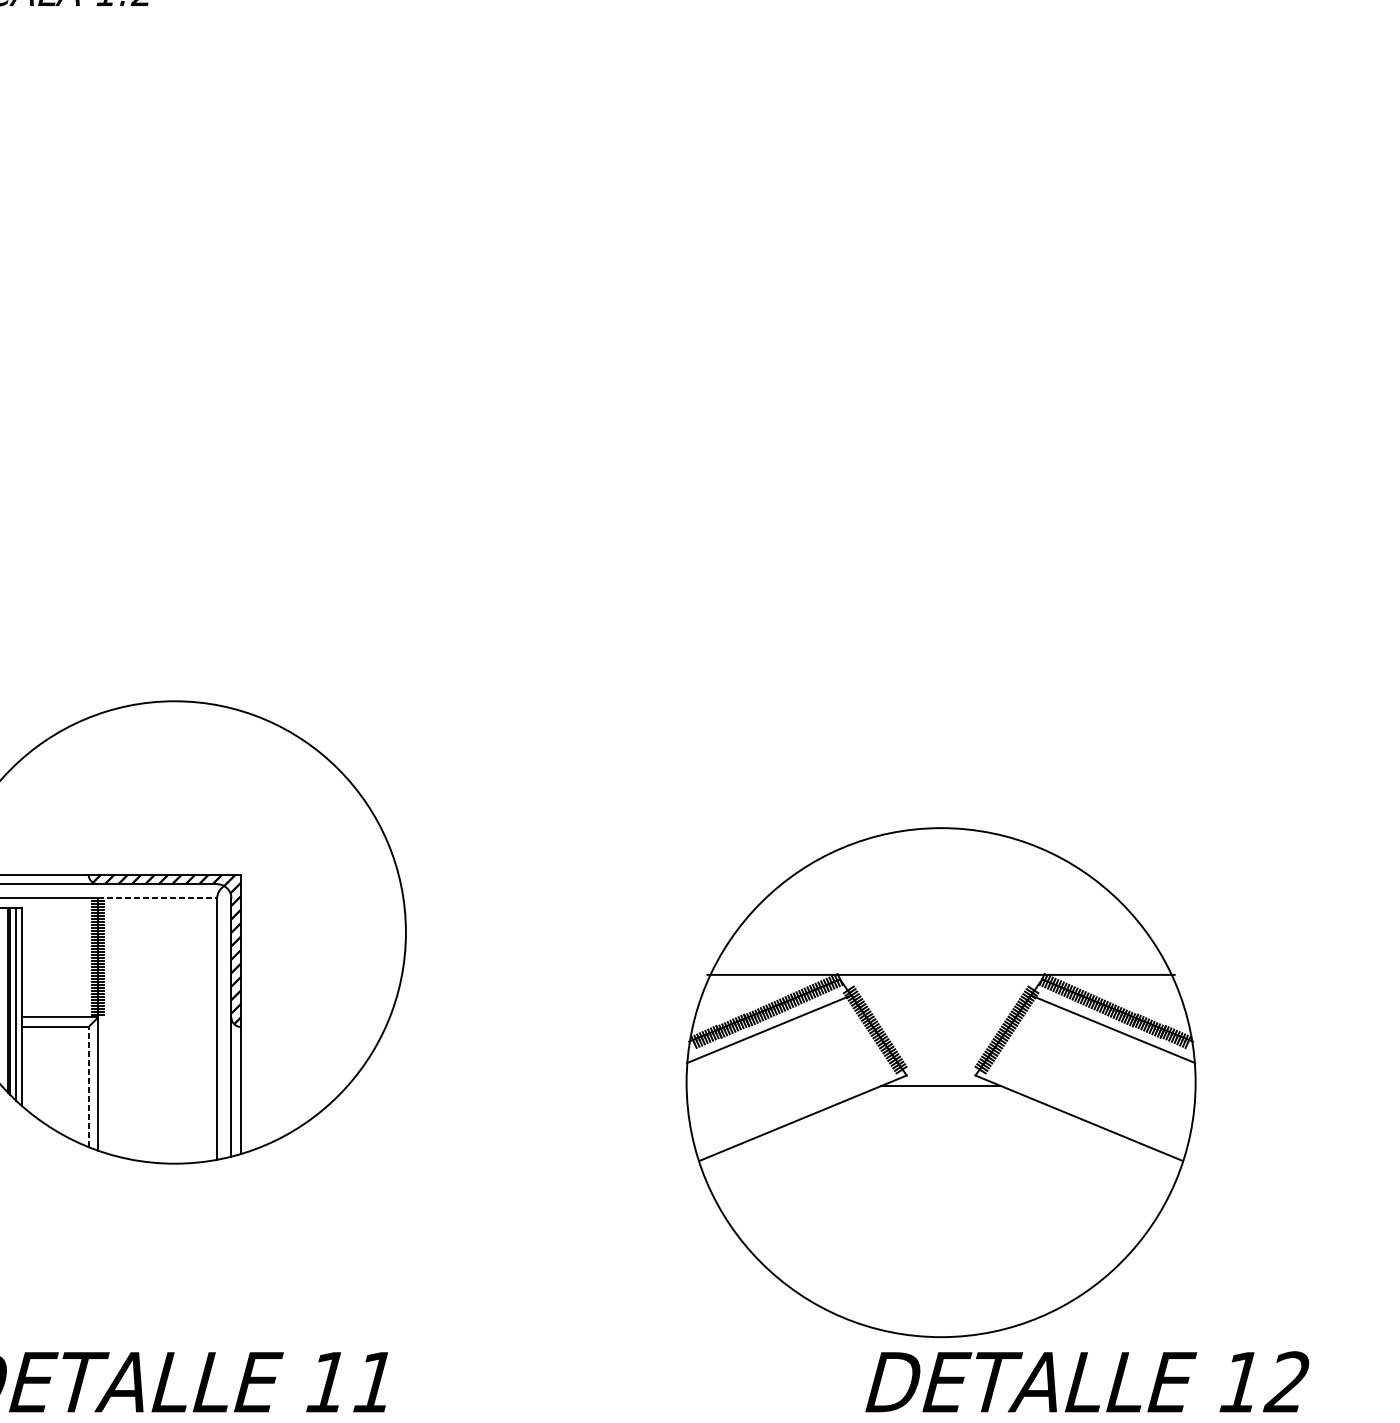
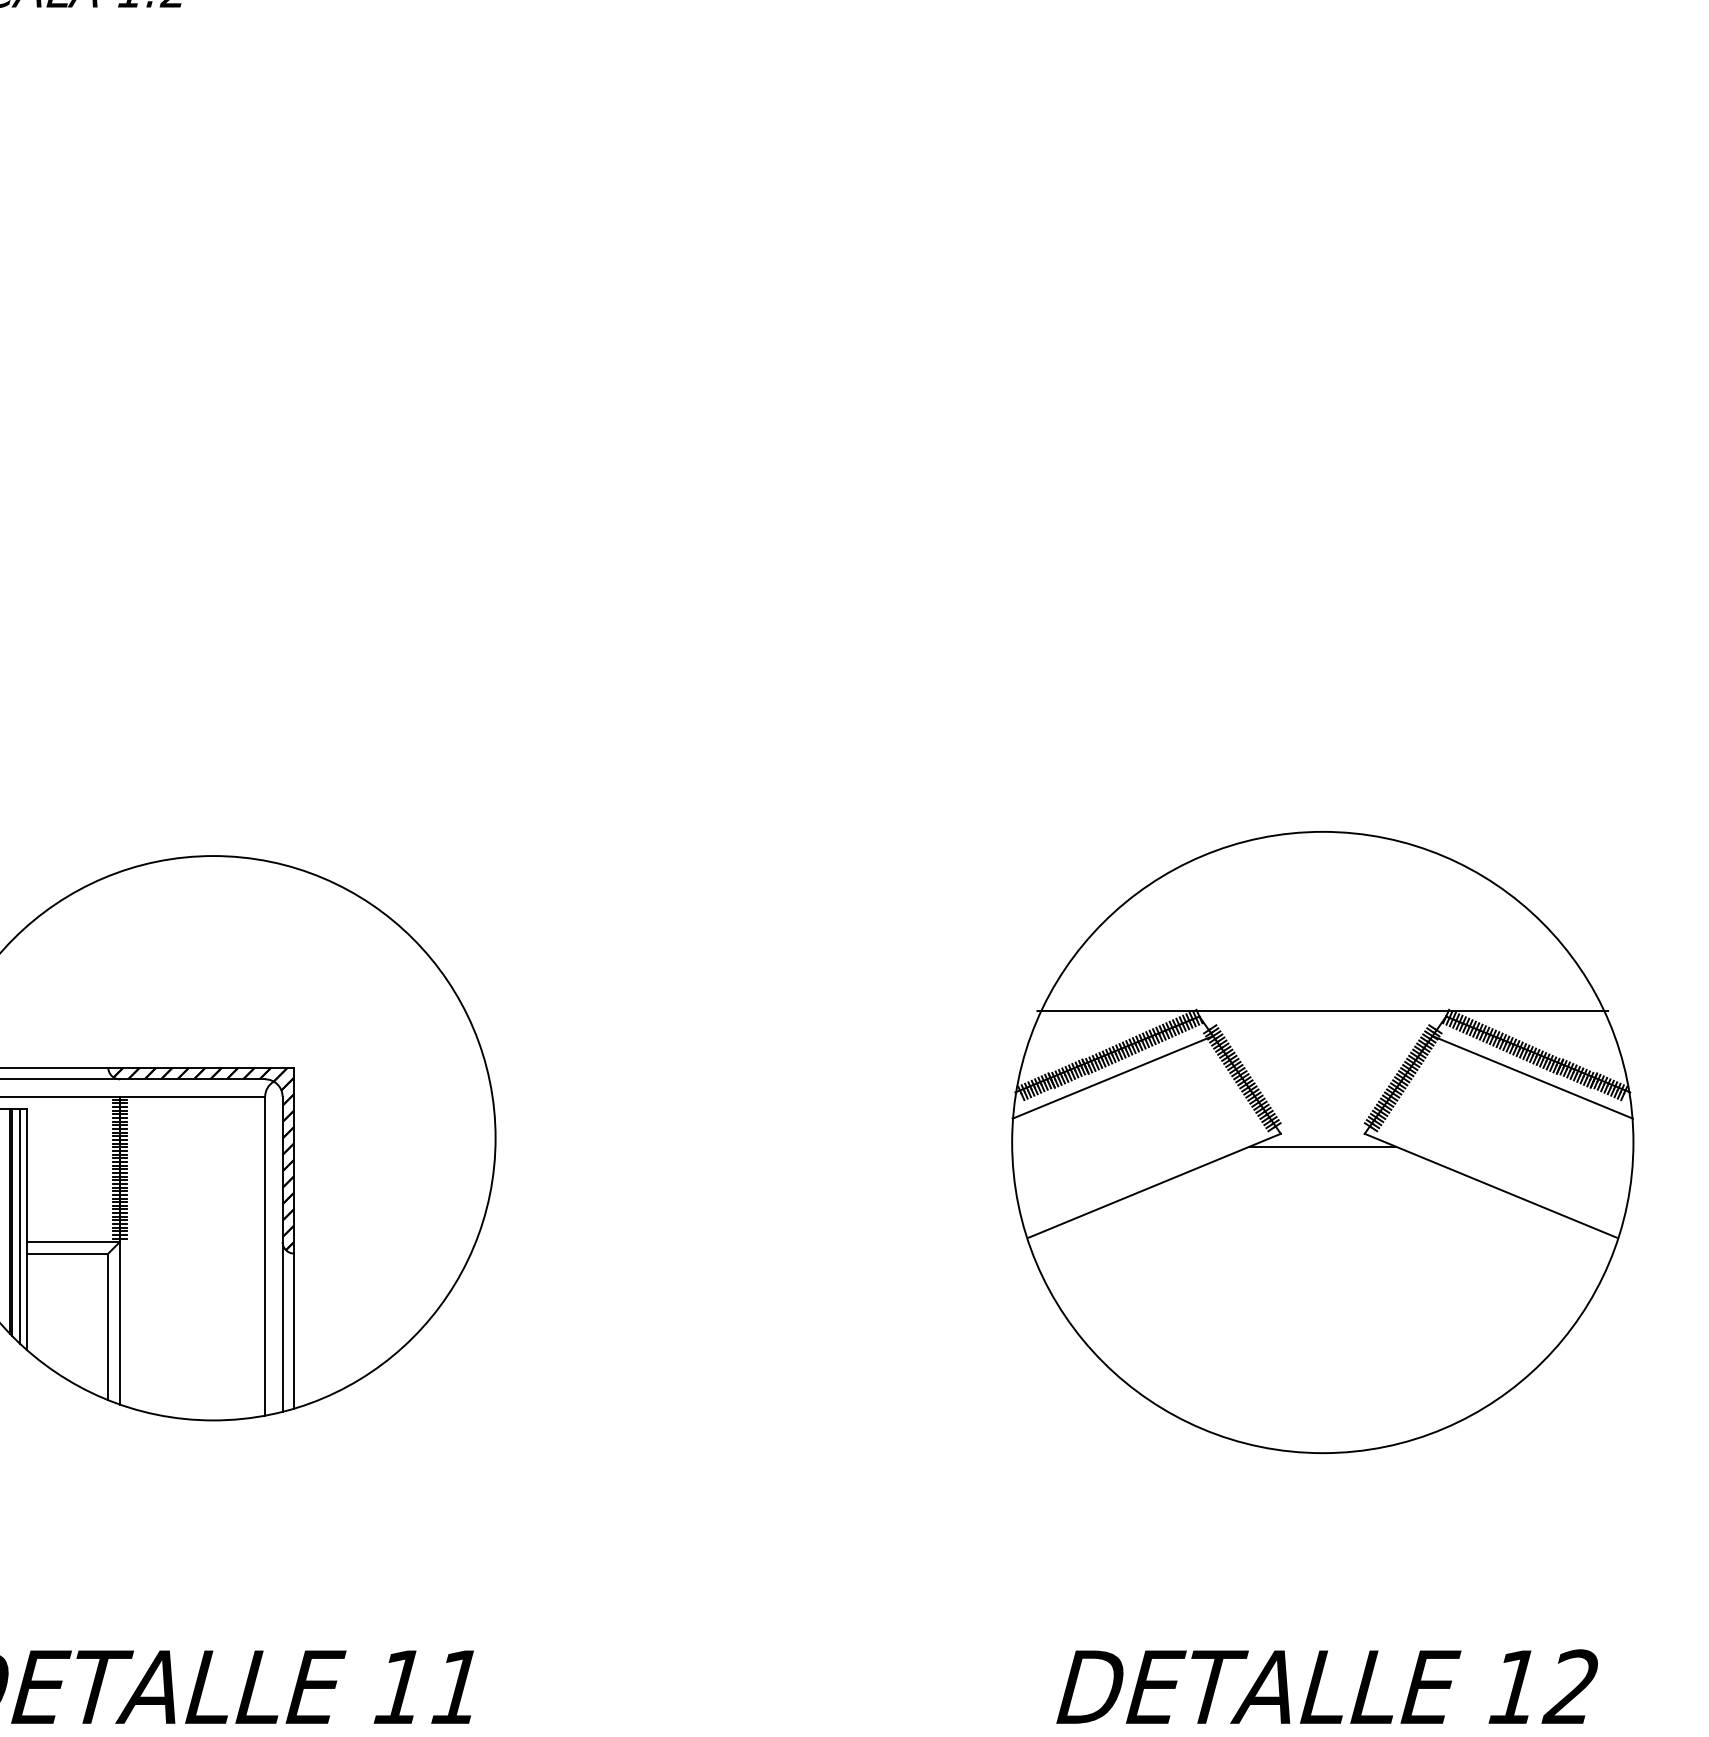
line: (157, 898) -> (192, 1096), dashed -> solid
part: (940, 1082) -> (1322, 1142), moved
line: (88, 1086) -> (108, 1326), dashed -> solid

